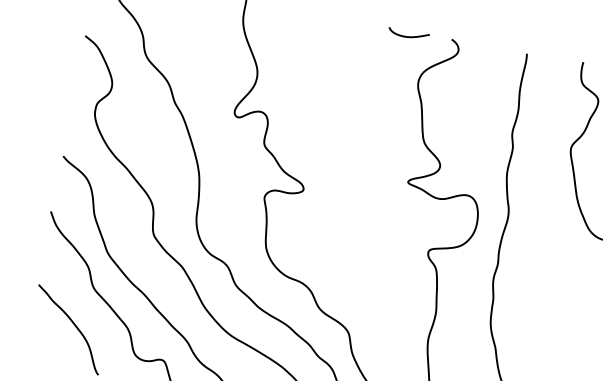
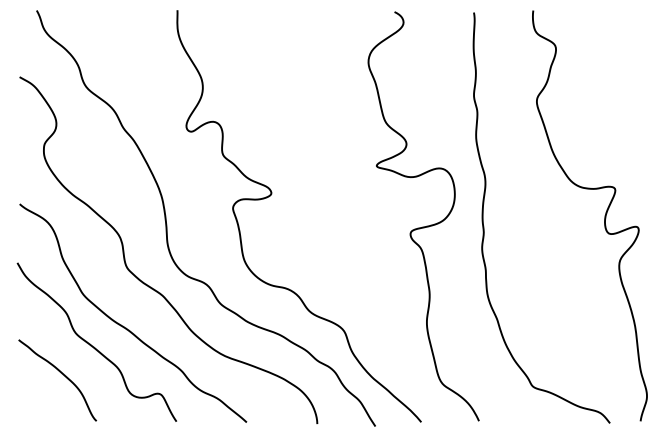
curve: (408, 35) -> (349, 16), removed

